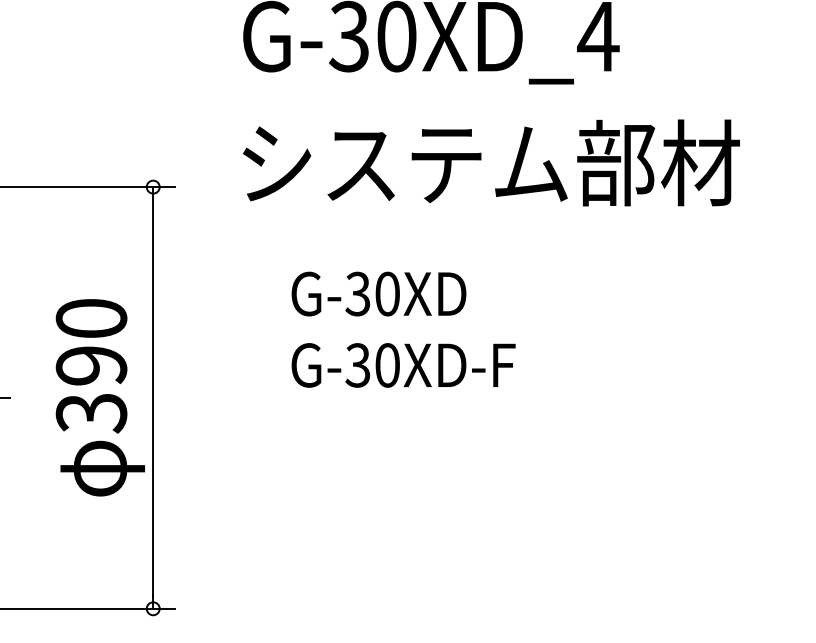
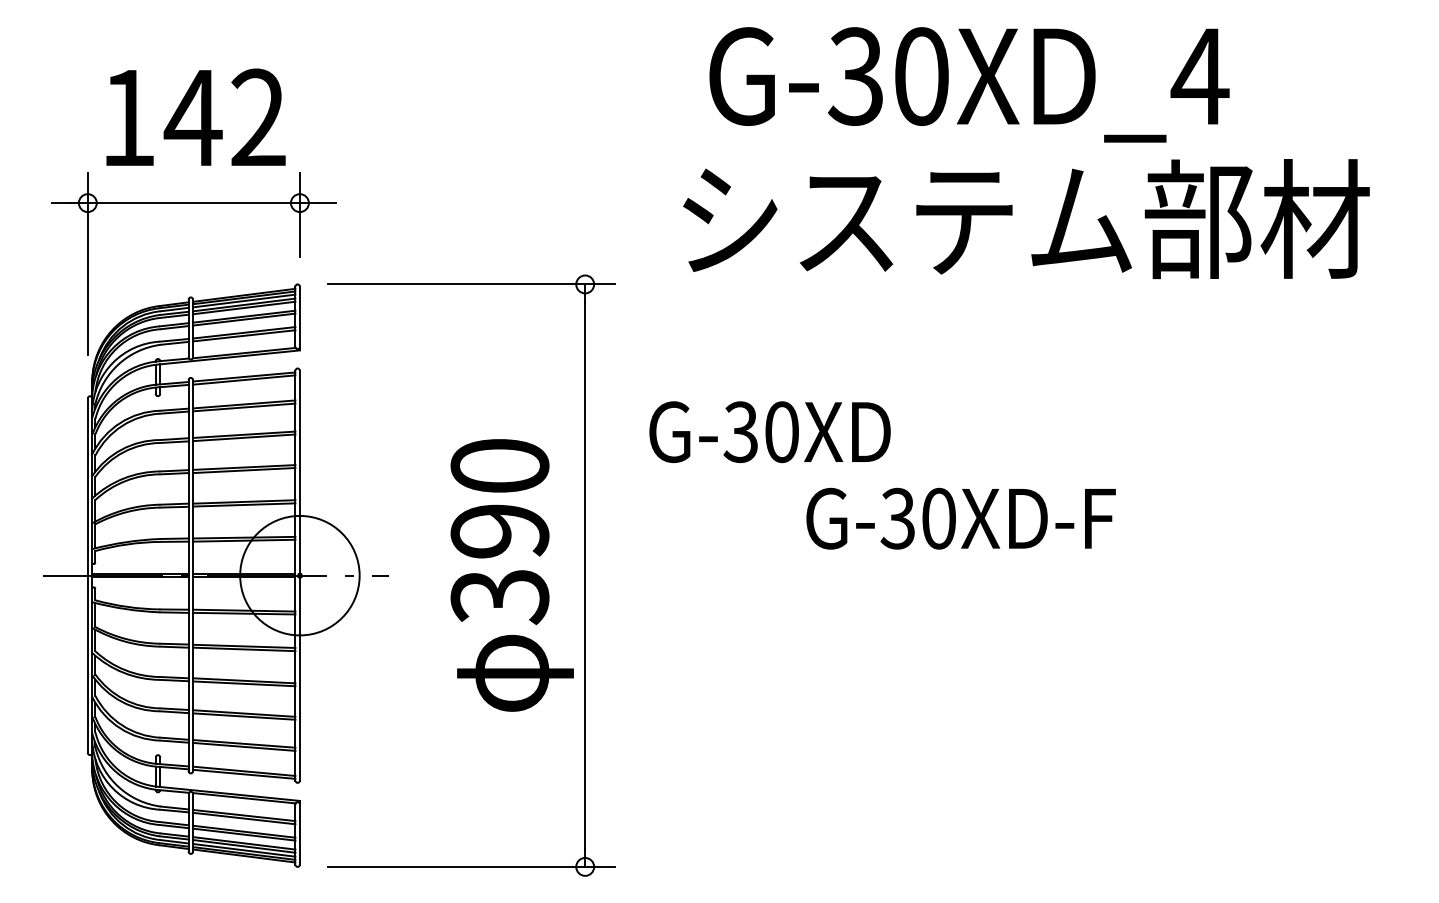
text: (491, 162) -> (1026, 218), moved
text: (378, 294) -> (769, 432), moved
text: (403, 365) -> (960, 518), moved

